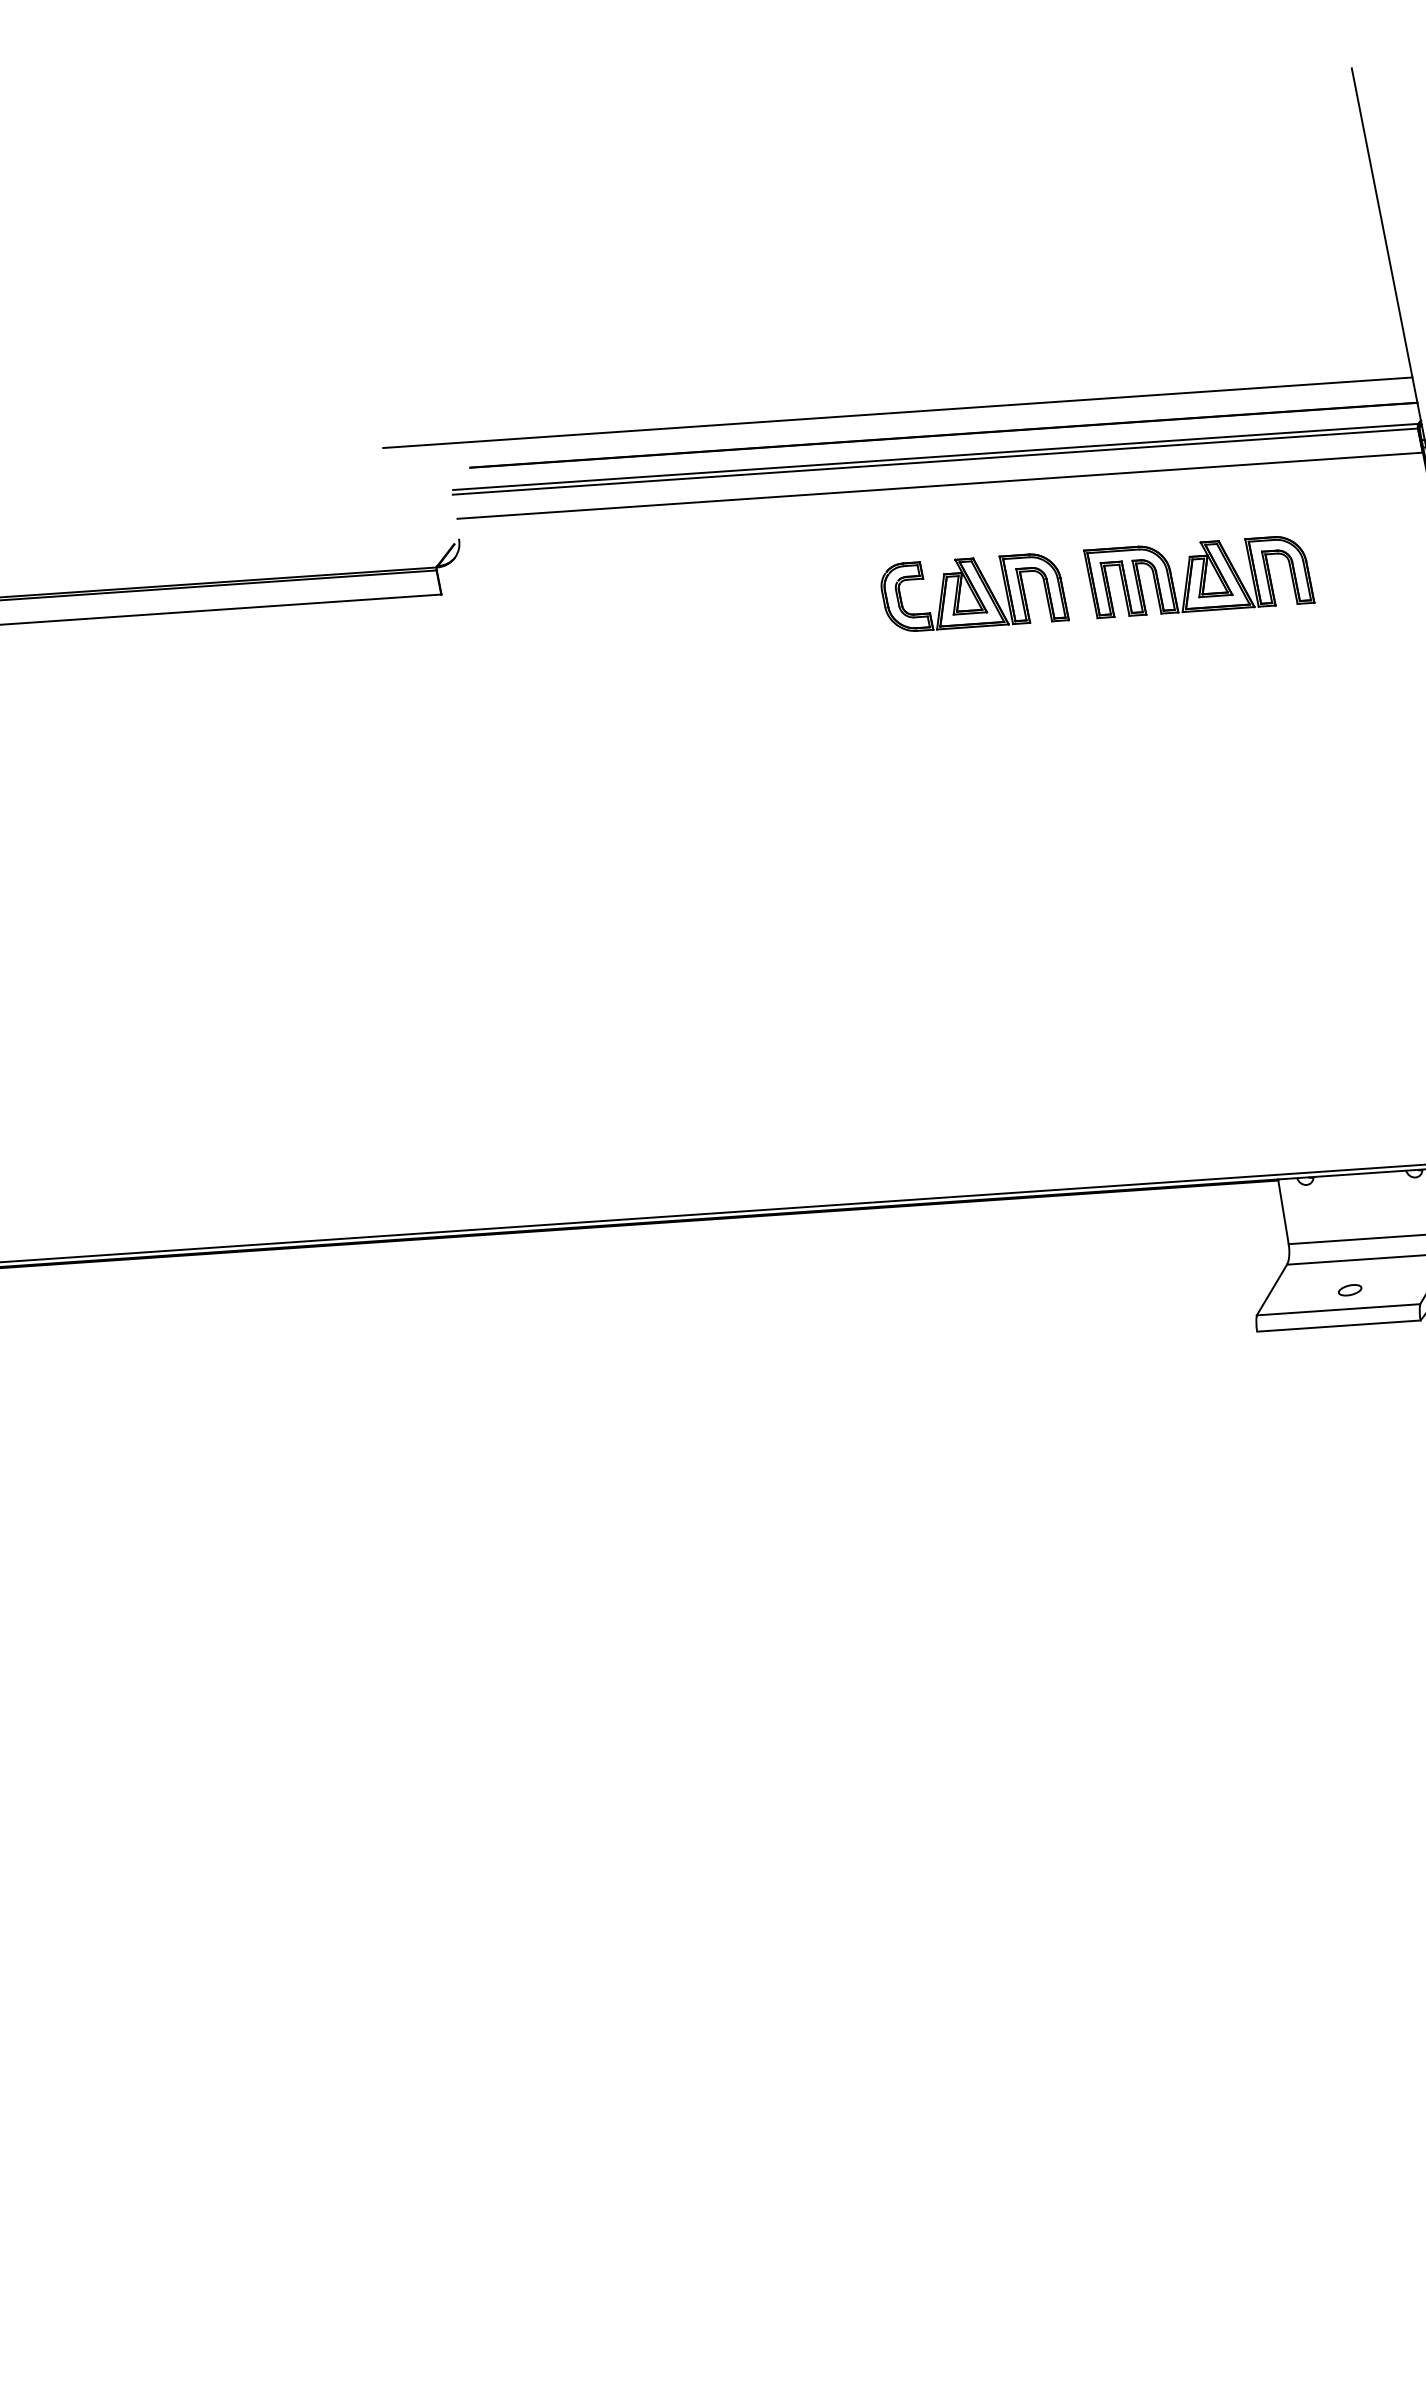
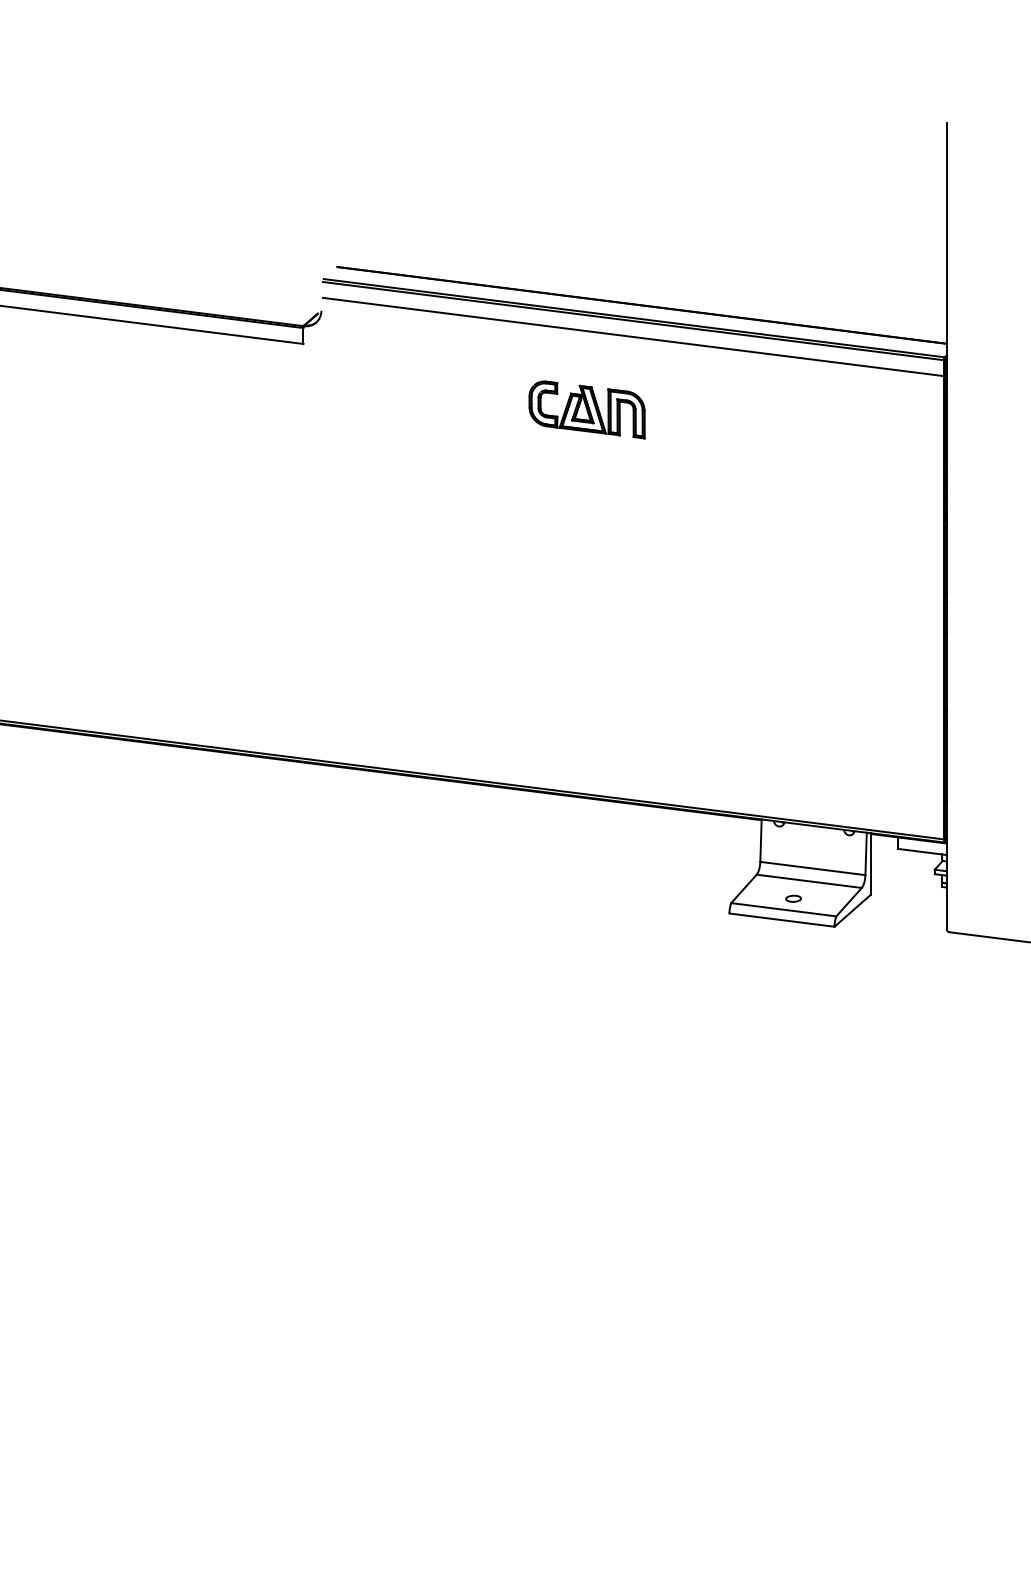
line: (897, 412) -> (615, 285), removed
part: (1198, 575) -> (786, 426), removed
part: (972, 593) -> (586, 409), moved

